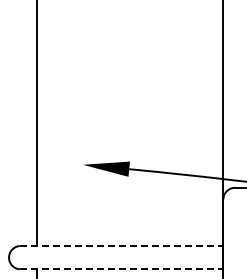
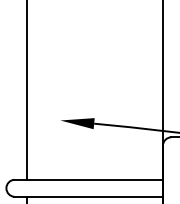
line: (121, 246) -> (88, 180), dashed -> solid
line: (121, 269) -> (88, 196), dashed -> solid

